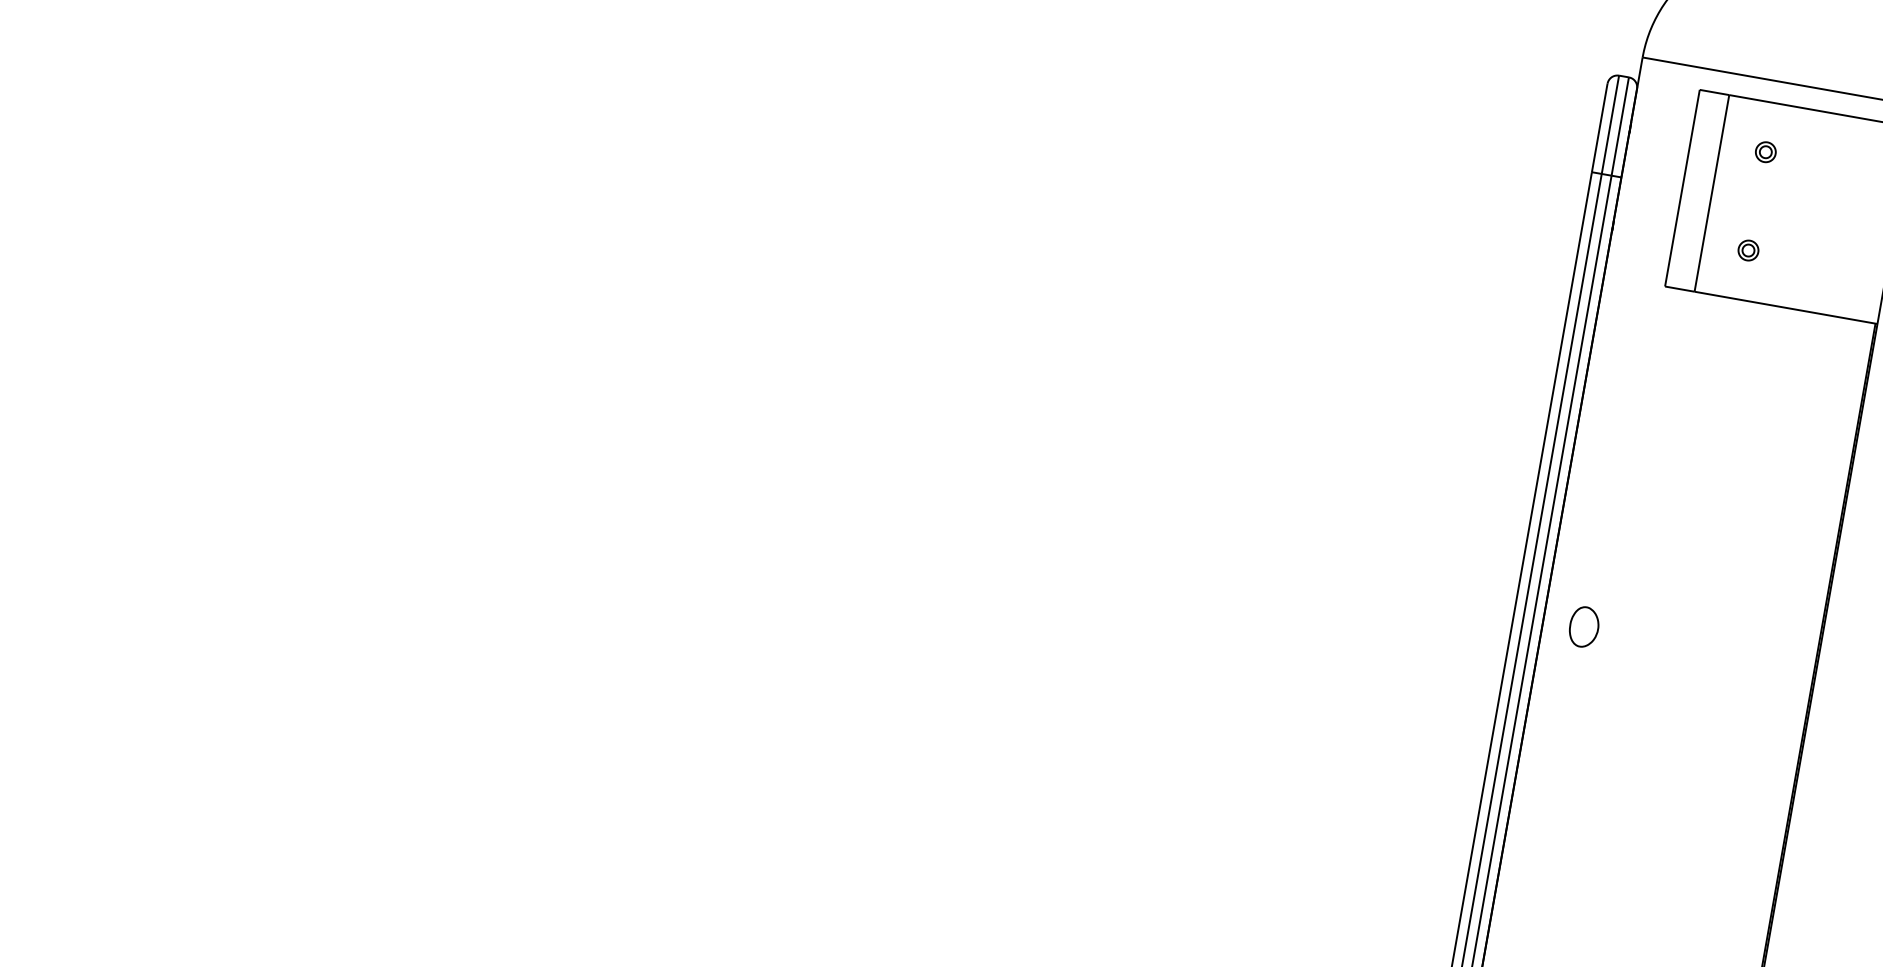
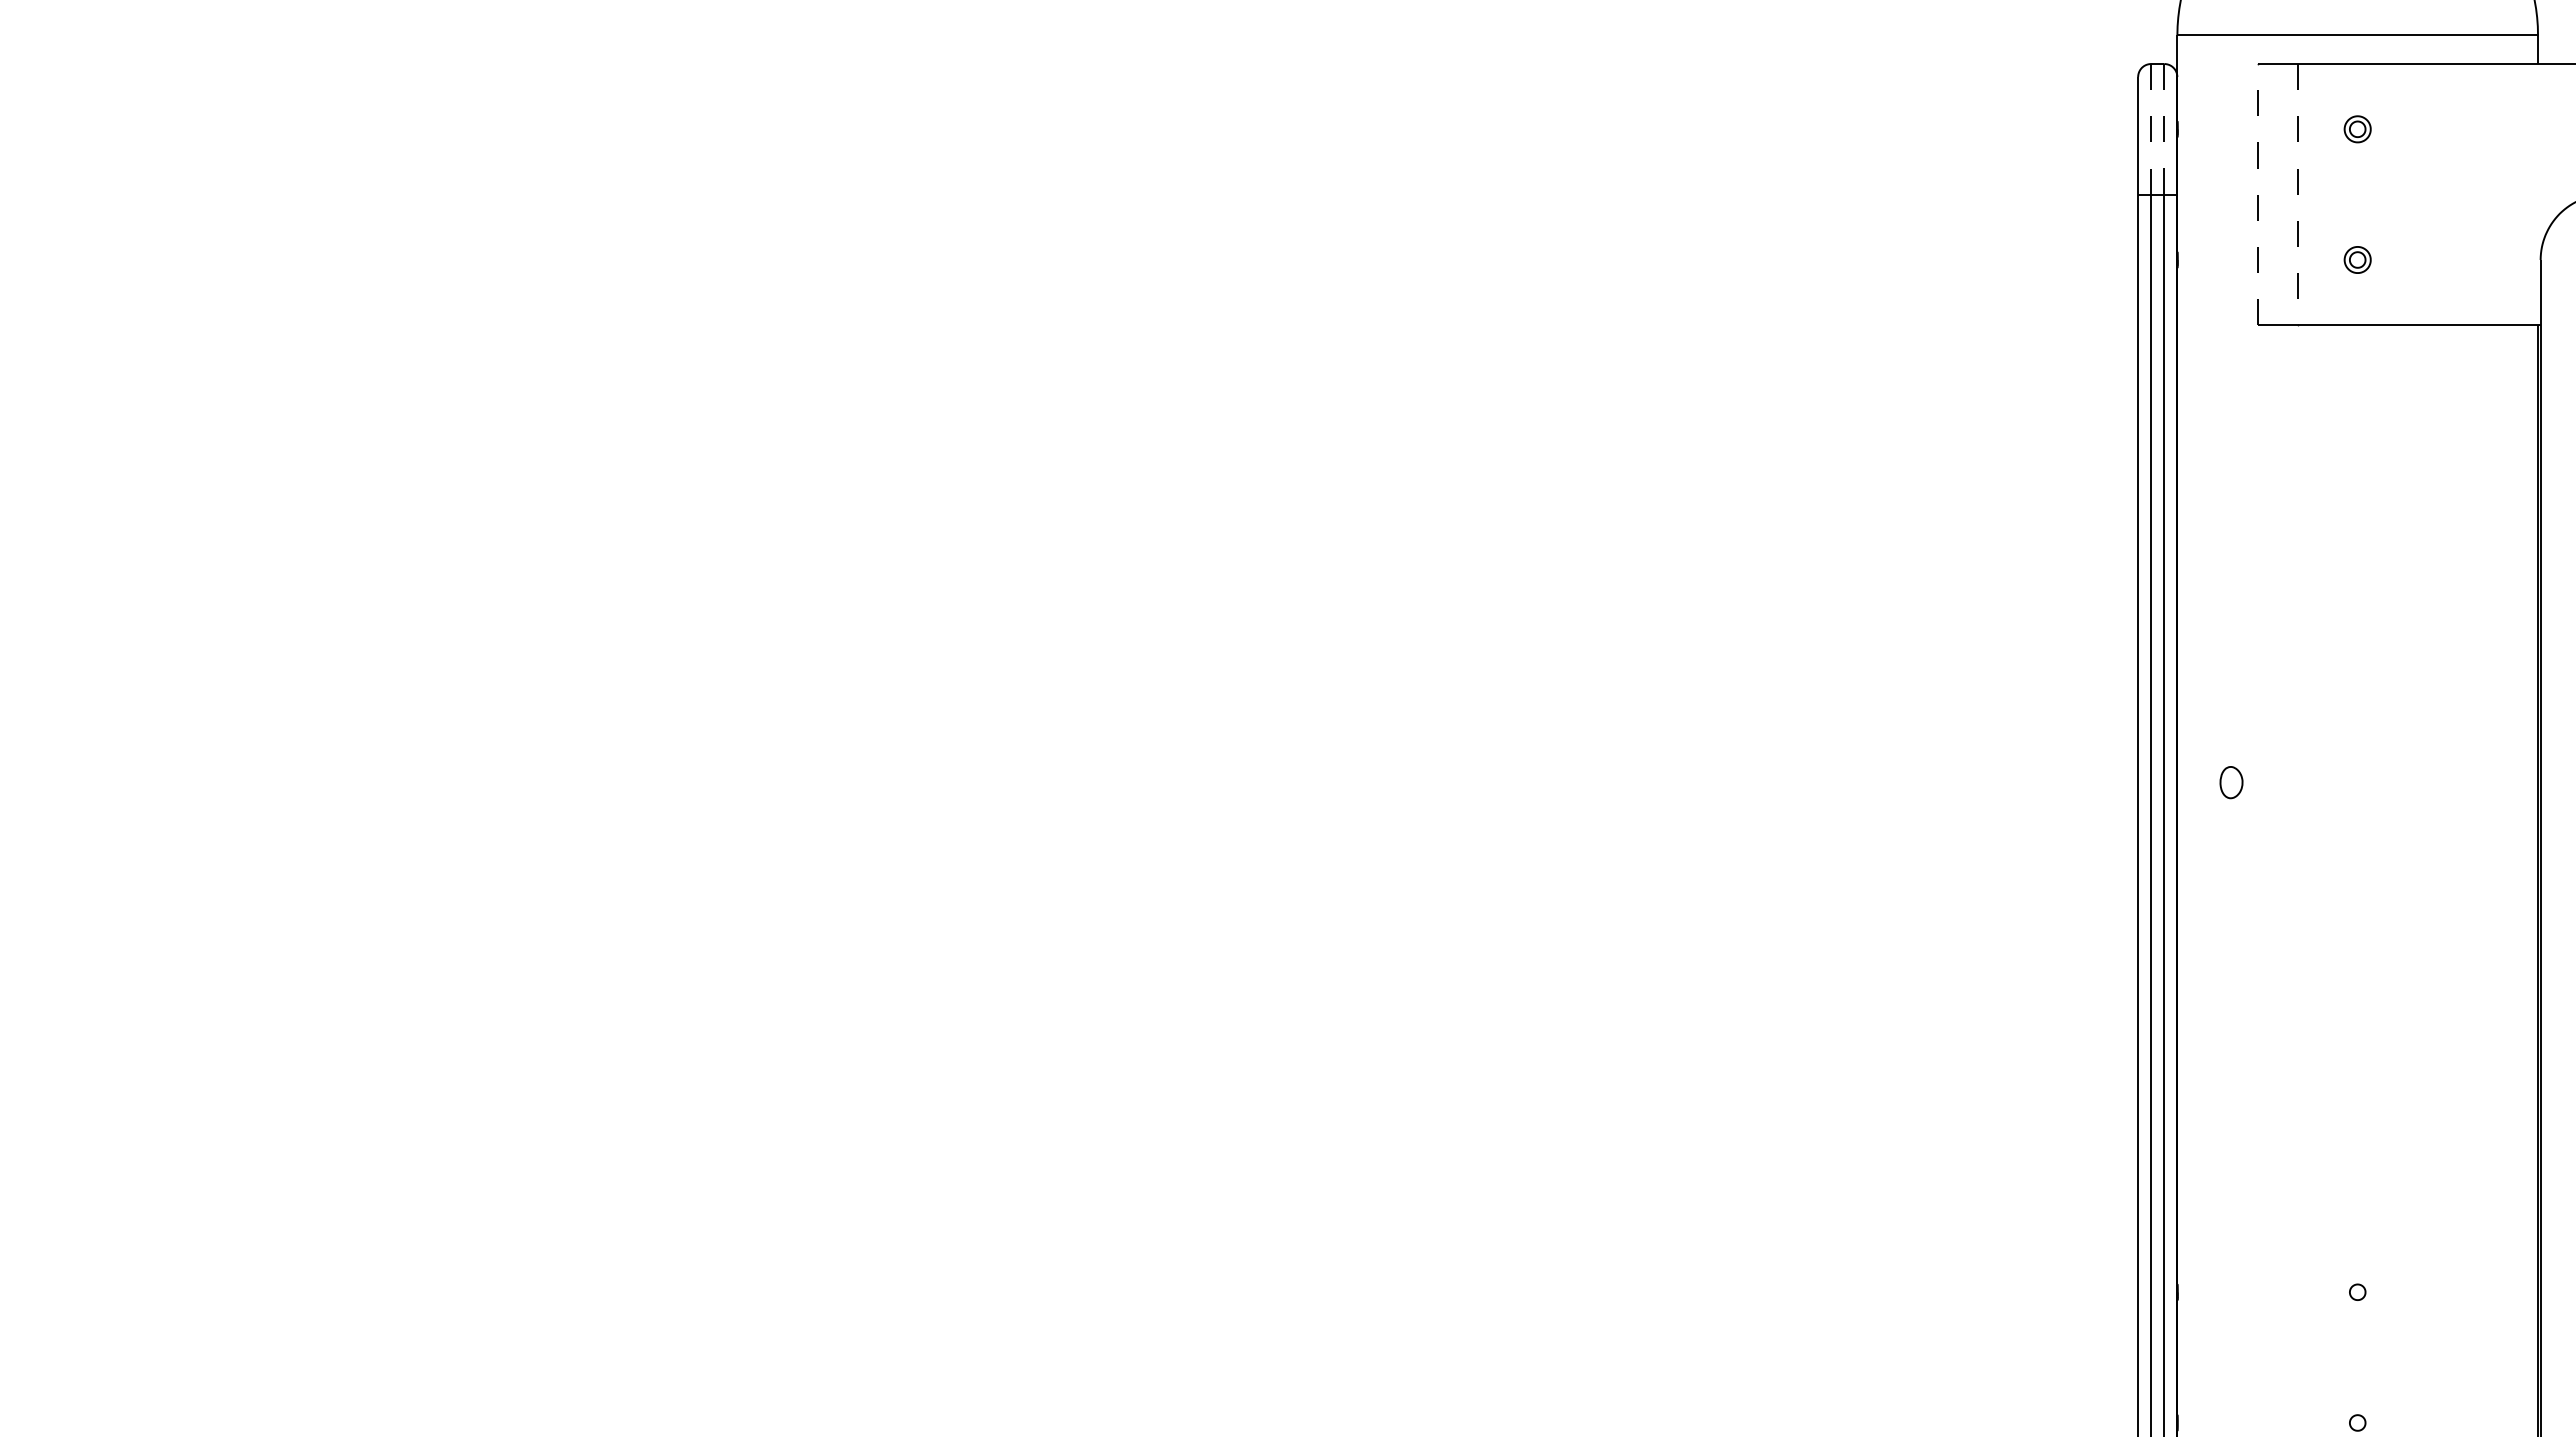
line: (1610, 124) -> (2151, 129), solid -> dashed
line: (1620, 125) -> (2164, 128), solid -> dashed
line: (1682, 188) -> (2258, 194), solid -> dashed
line: (1711, 193) -> (2297, 194), solid -> dashed
part: (1584, 626) -> (2231, 782), size x0.6

